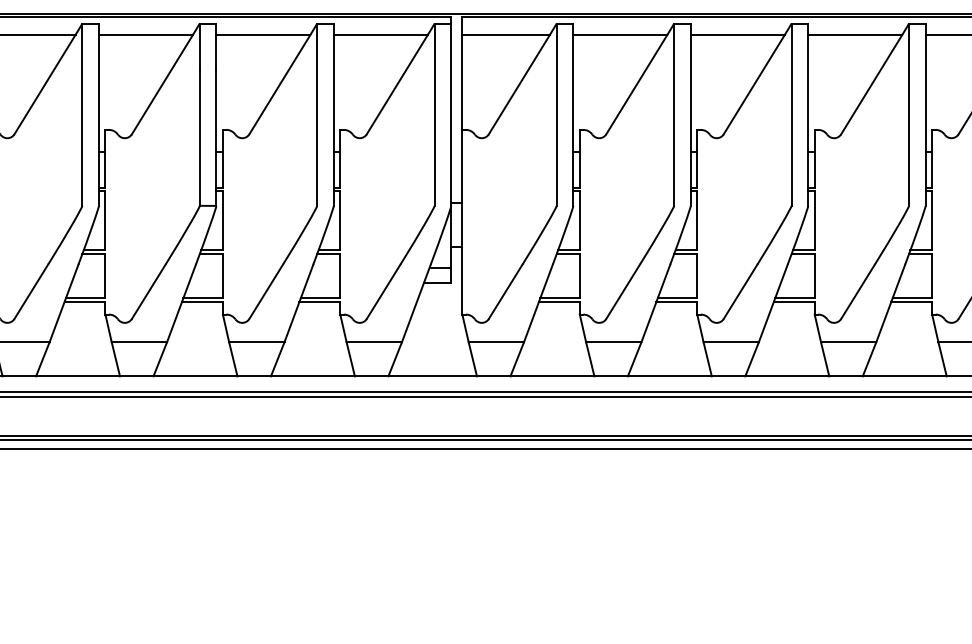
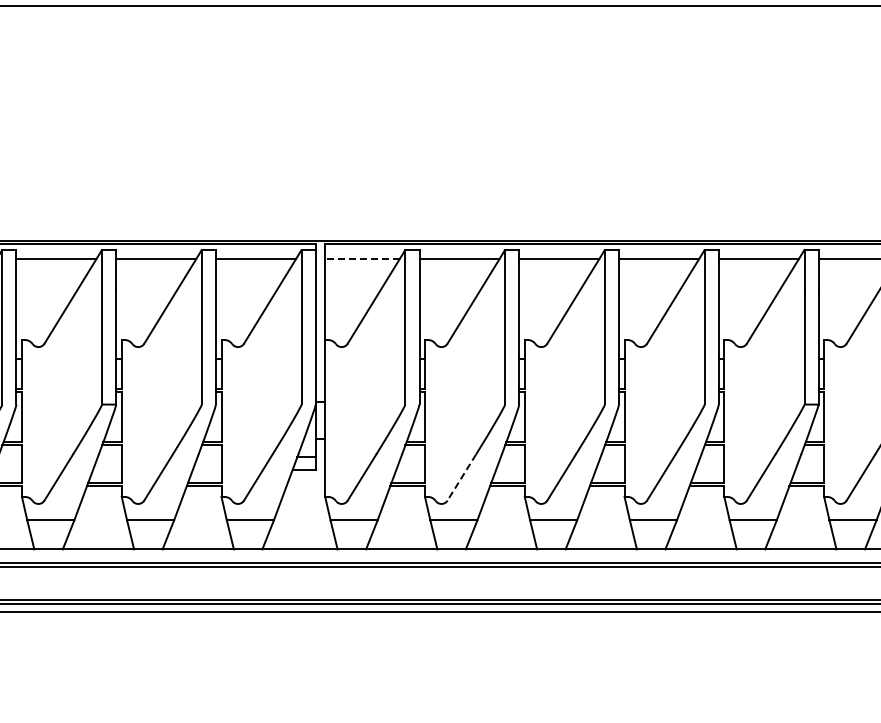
line: (505, 35) -> (361, 259), solid -> dashed
line: (622, 292) -> (461, 478), solid -> dashed

